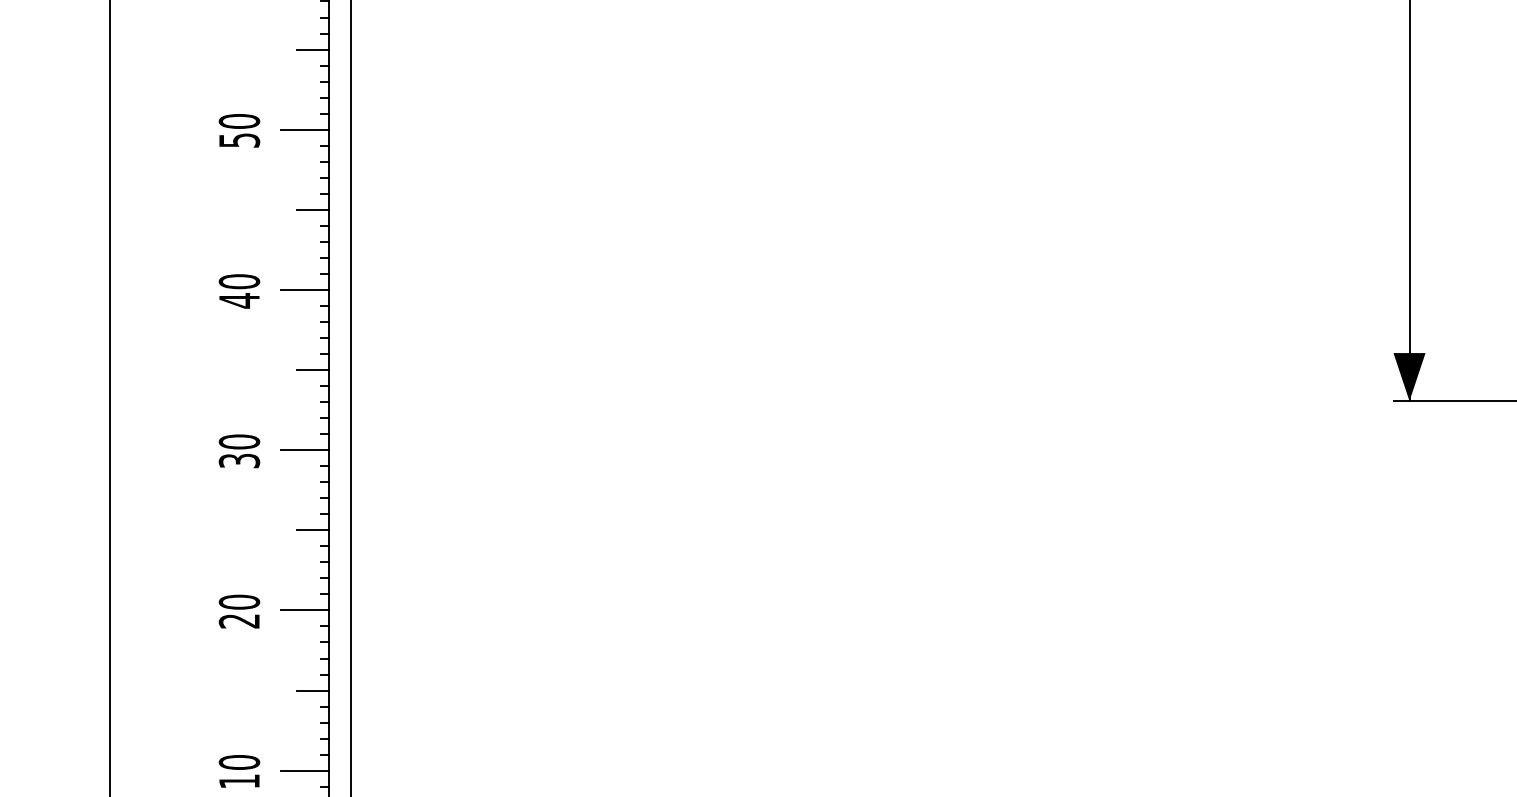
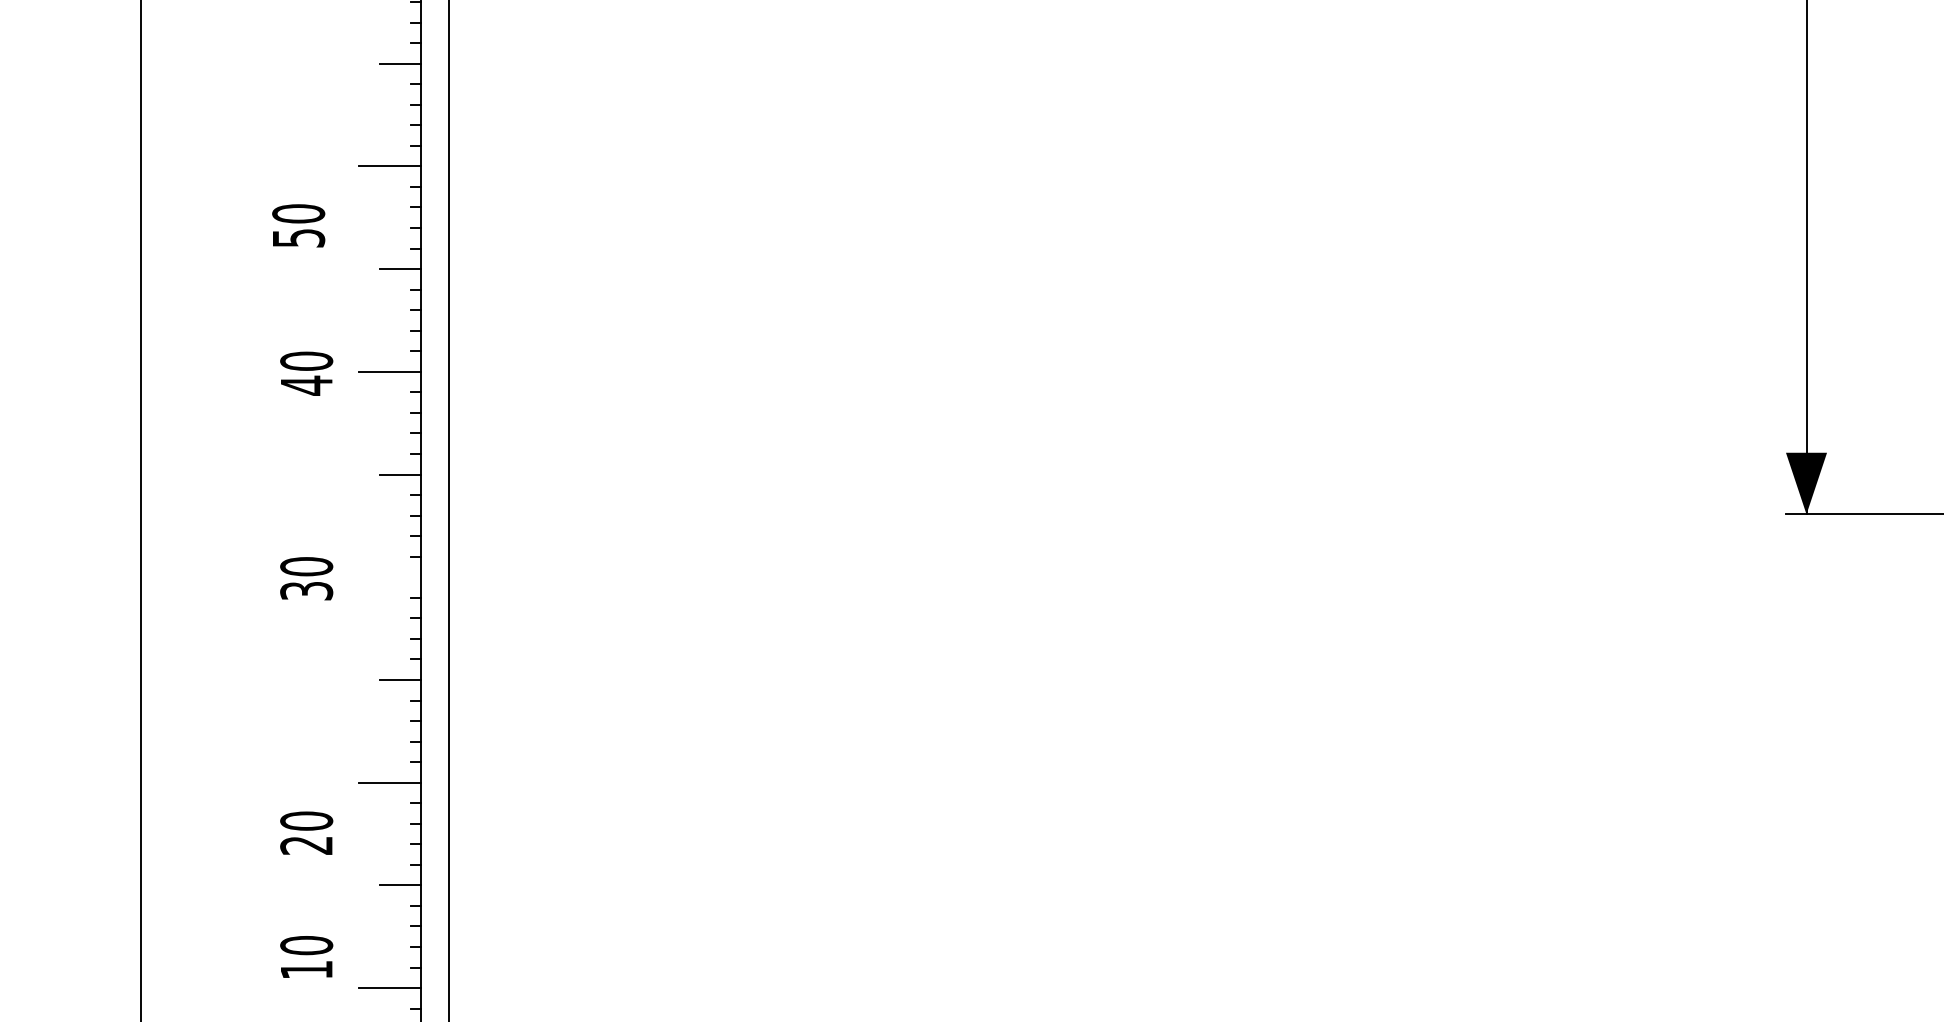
text: (239, 130) -> (298, 225), moved
line: (304, 450) -> (389, 577), removed
text: (239, 611) -> (306, 832), moved
text: (239, 770) -> (306, 956), moved

